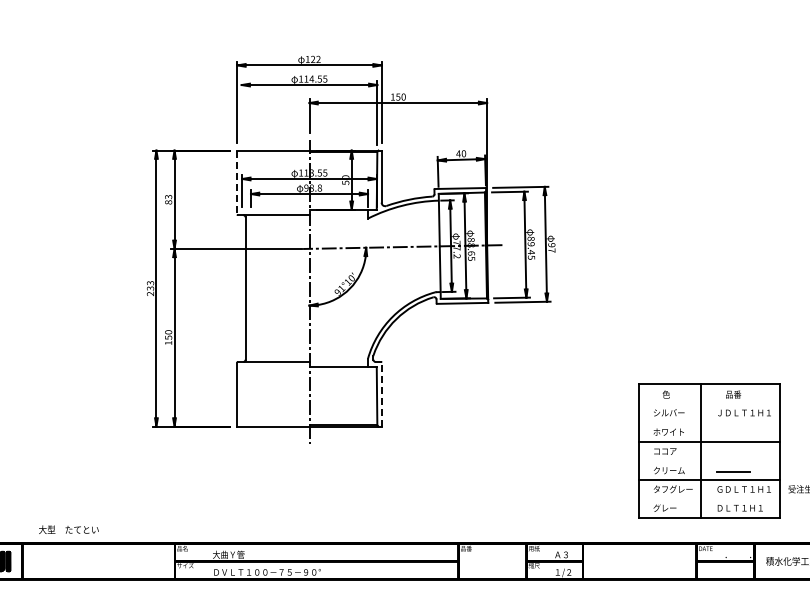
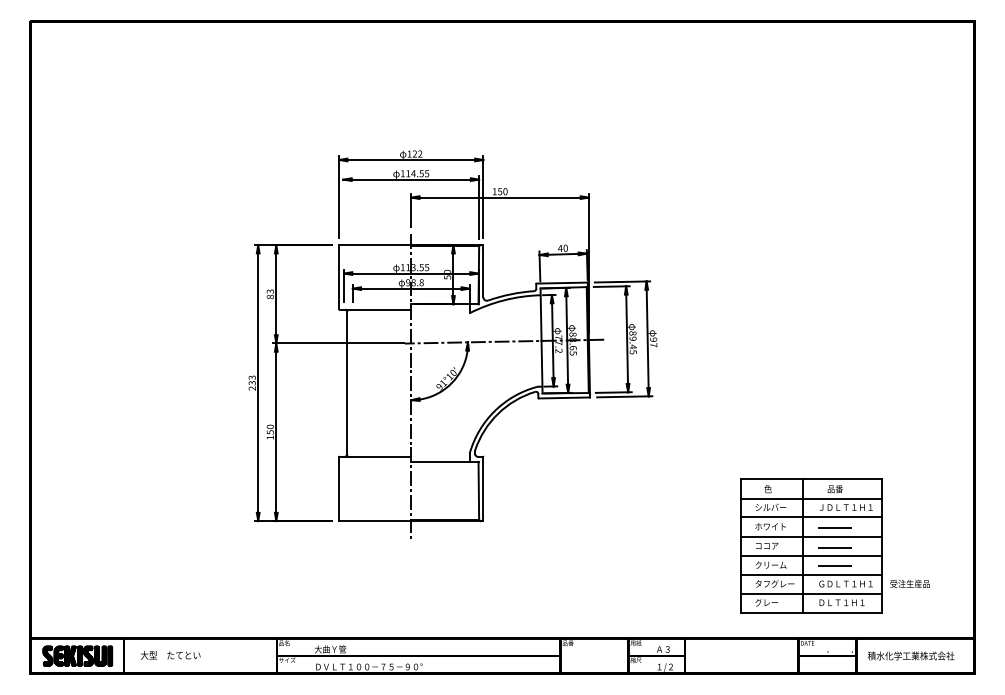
line: (237, 182) -> (339, 277), dashed -> solid
line: (381, 394) -> (483, 489), dashed -> solid
line: (709, 403) -> (811, 498), added
line: (709, 422) -> (811, 517), added
line: (733, 433) -> (835, 528), added
line: (733, 452) -> (835, 547), added
line: (709, 461) -> (811, 556), added
line: (709, 498) -> (811, 593), added
text: (68, 529) -> (170, 655), moved

